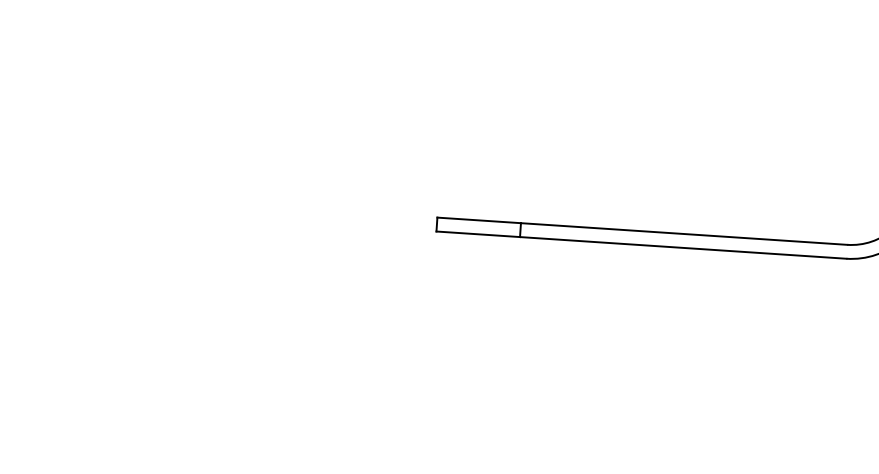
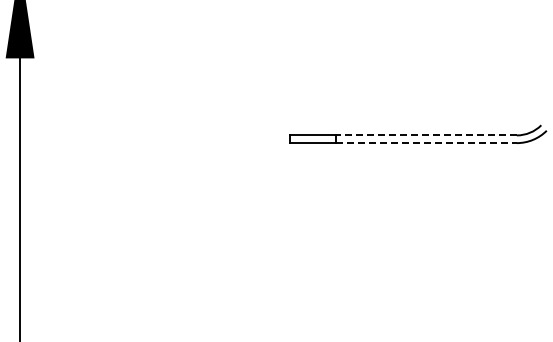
line: (682, 234) -> (425, 135), solid -> dashed
line: (683, 248) -> (426, 143), solid -> dashed

